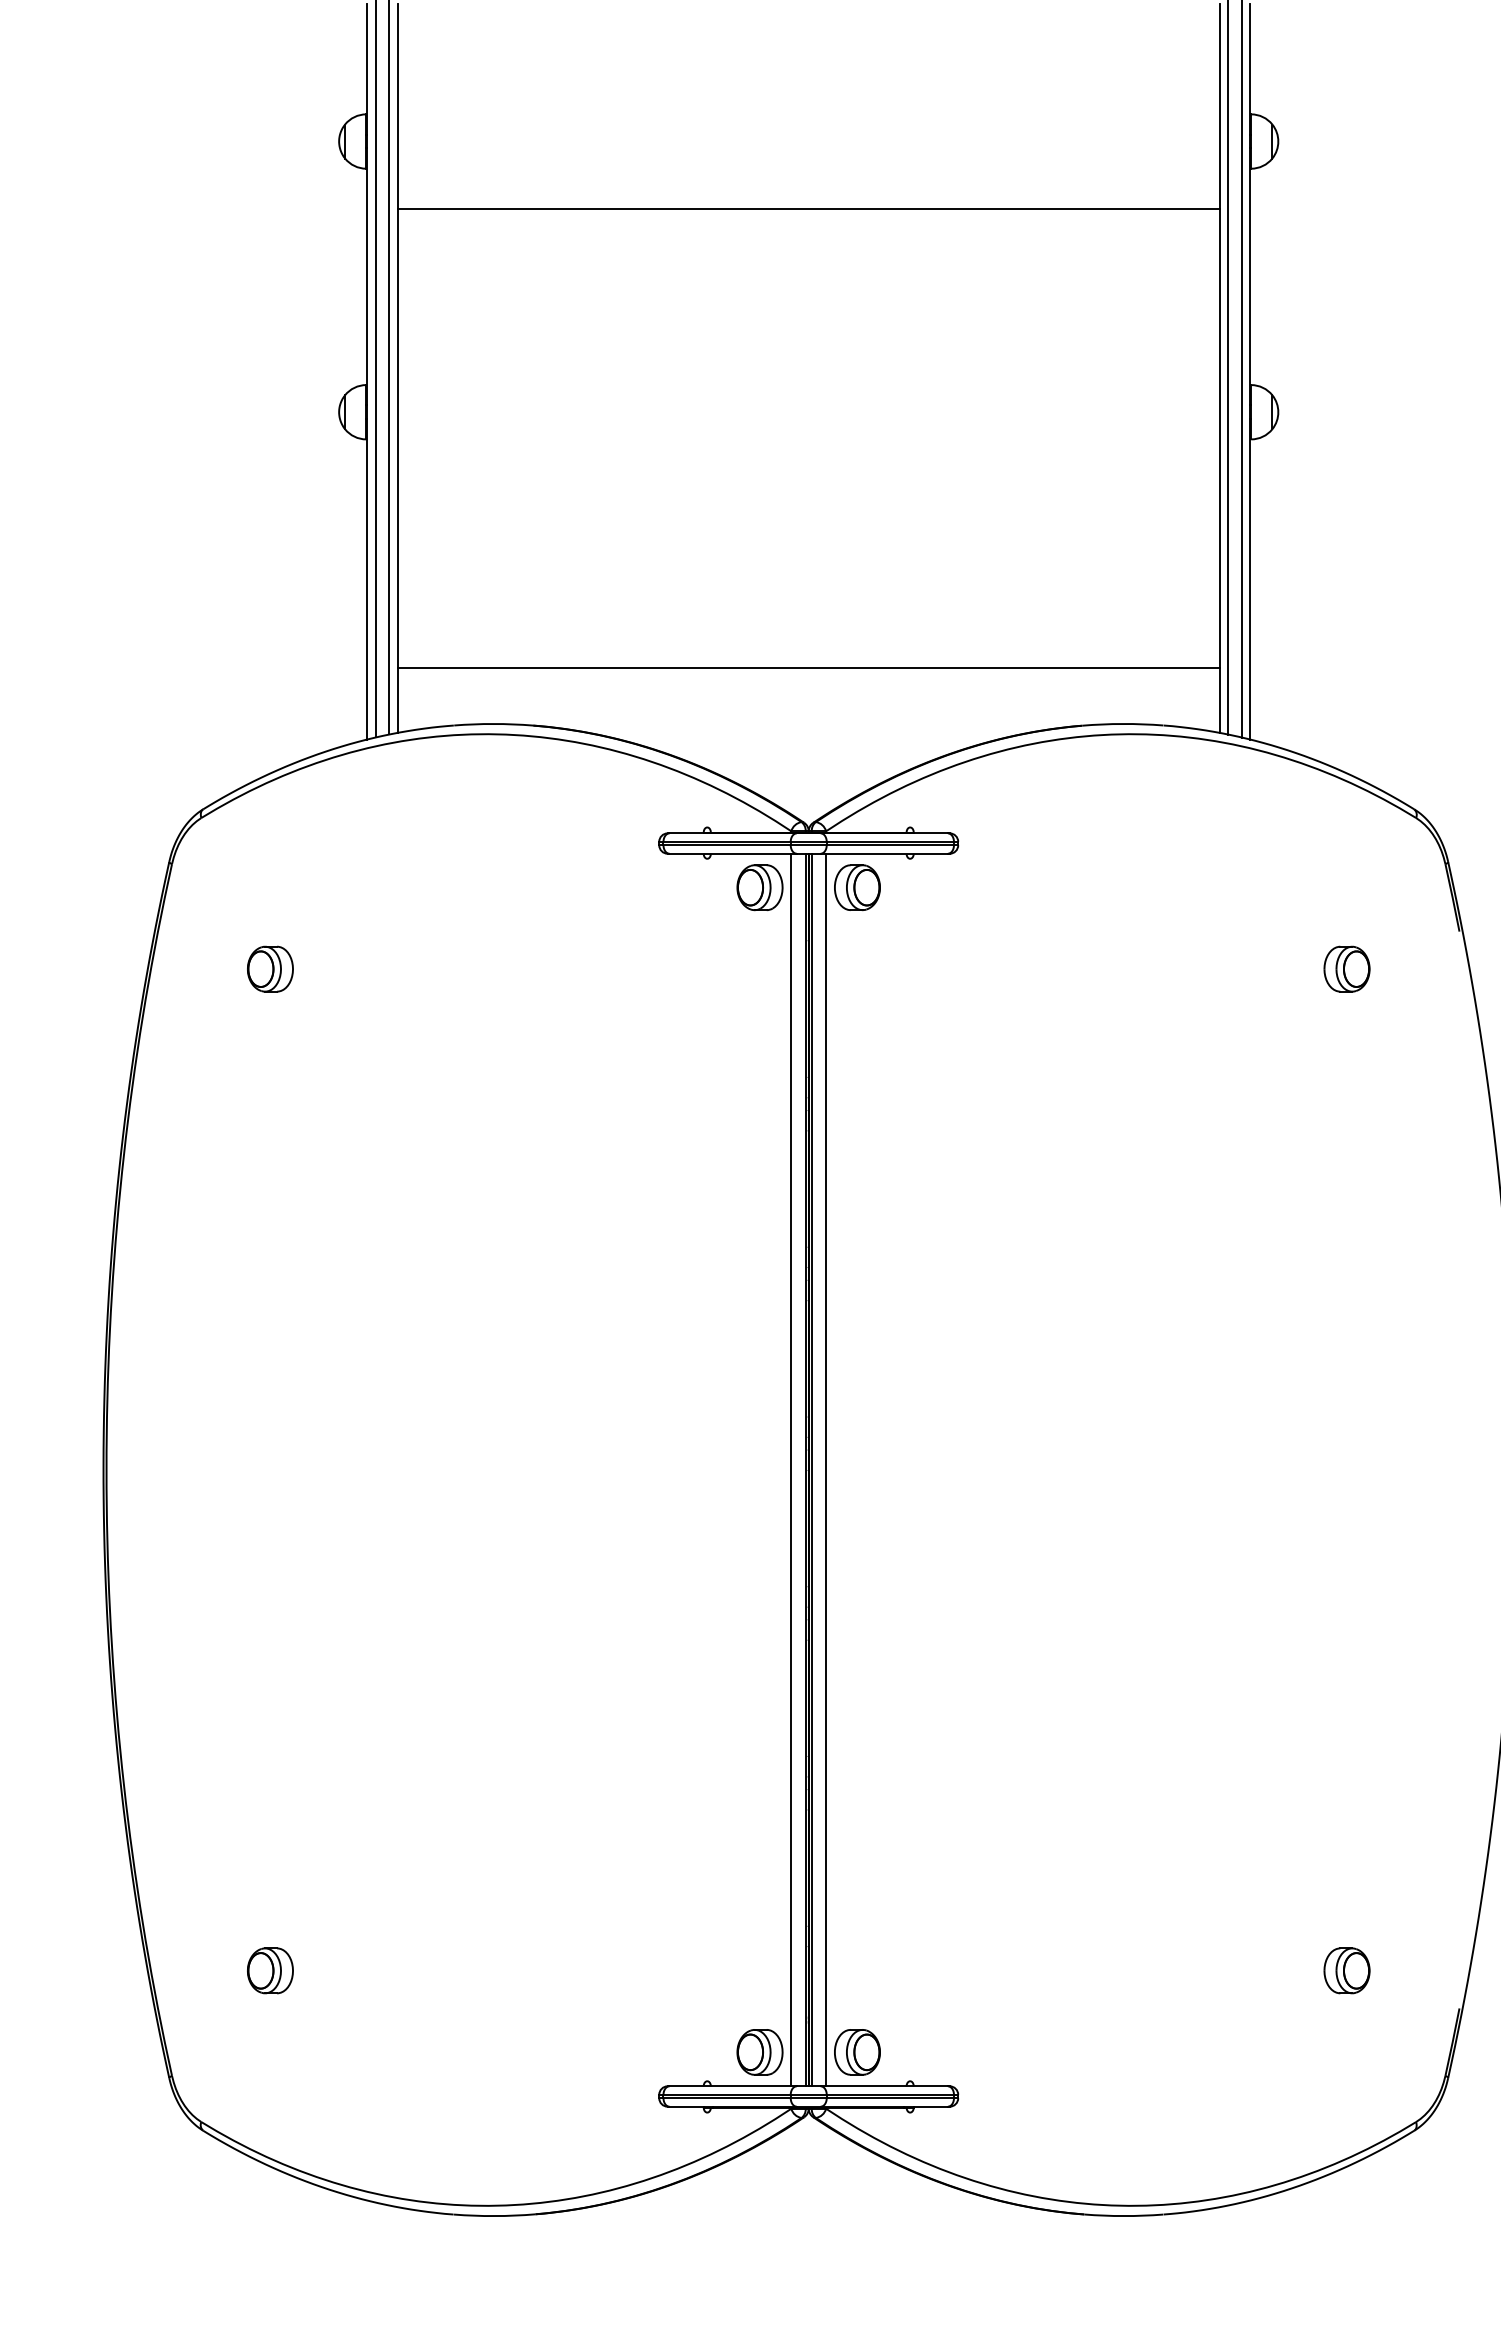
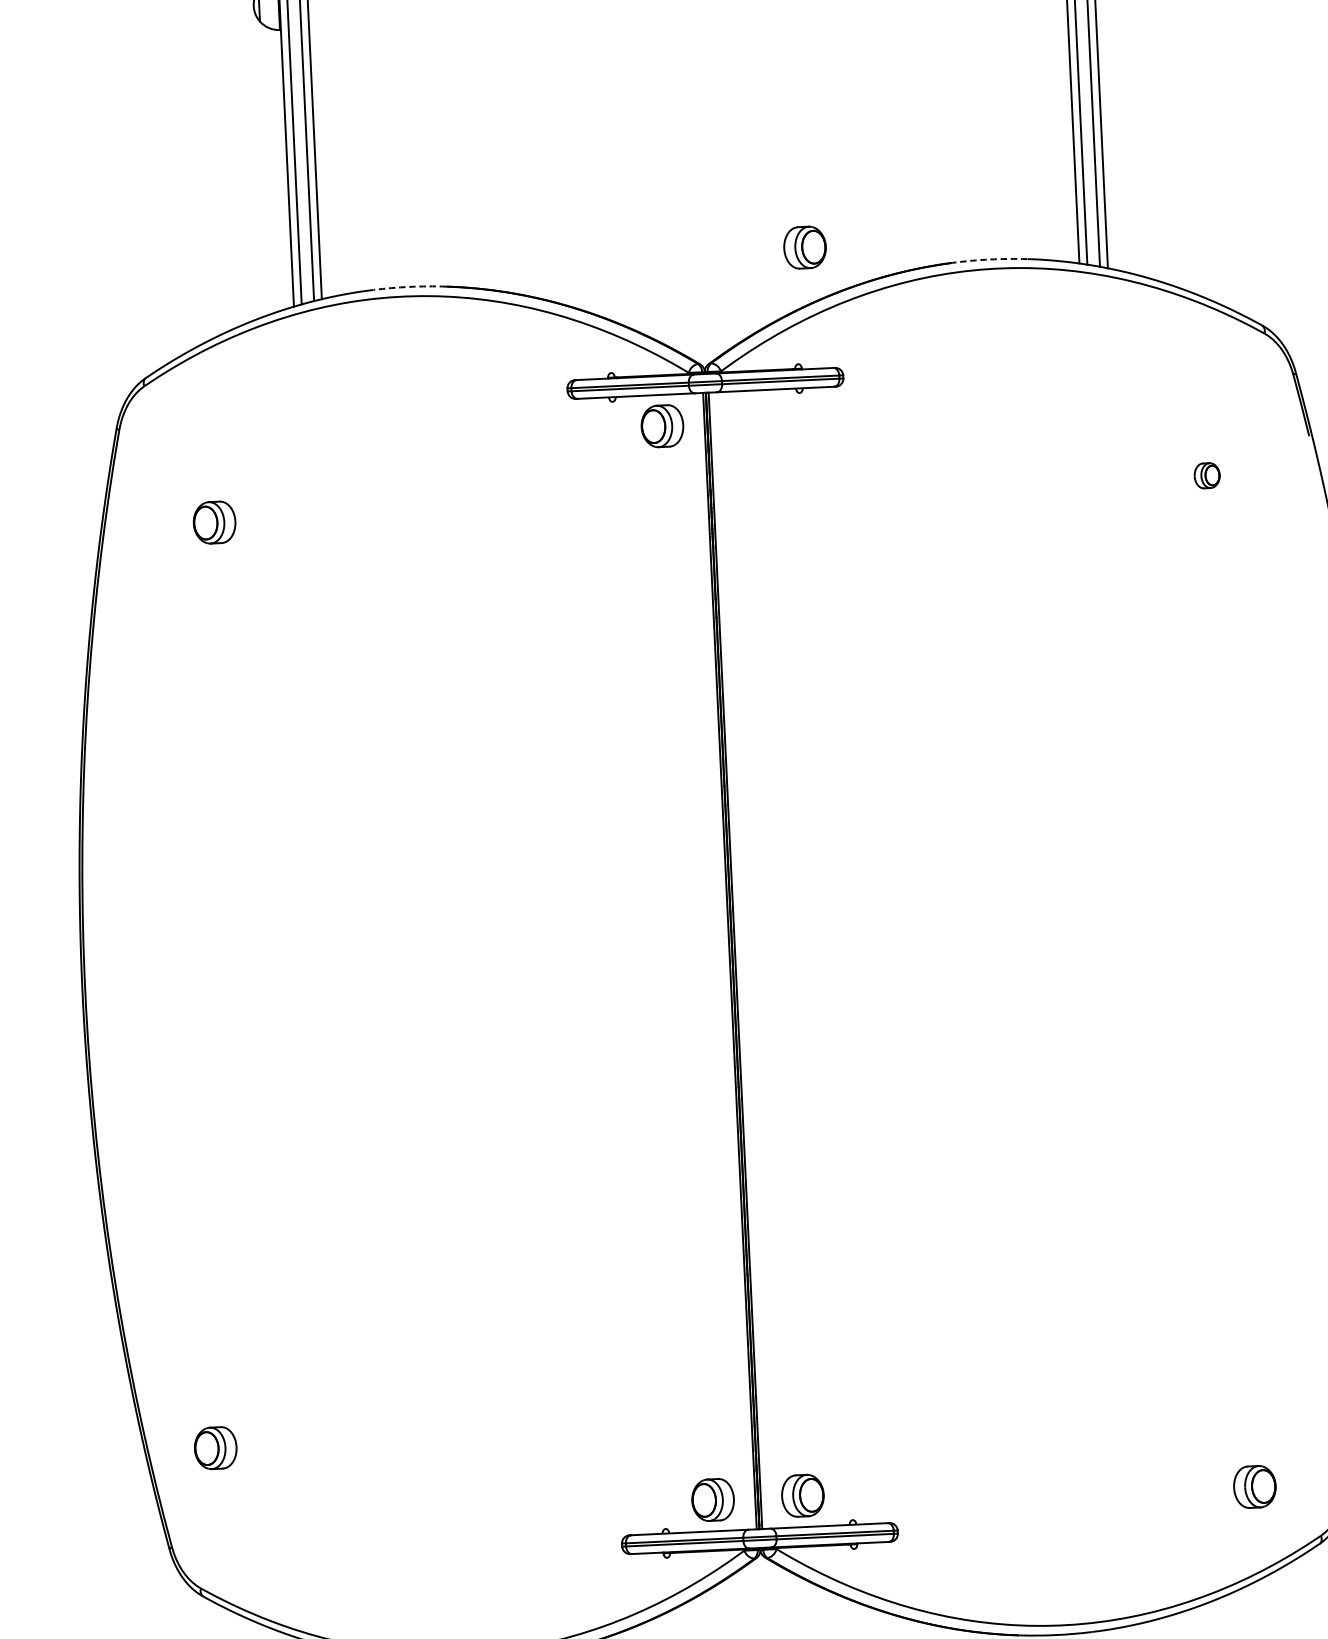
line: (808, 667) -> (697, 221), removed
arc: (1122, 723) -> (989, 259), solid -> dashed
arc: (493, 724) -> (409, 287), solid -> dashed
part: (857, 887) -> (805, 247), moved
part: (1346, 968) -> (1206, 475), size x0.6
line: (791, 1469) -> (716, 961), removed
line: (826, 1469) -> (749, 959), removed
part: (270, 1970) -> (215, 1447), moved
part: (1346, 1970) -> (1254, 1486), moved

